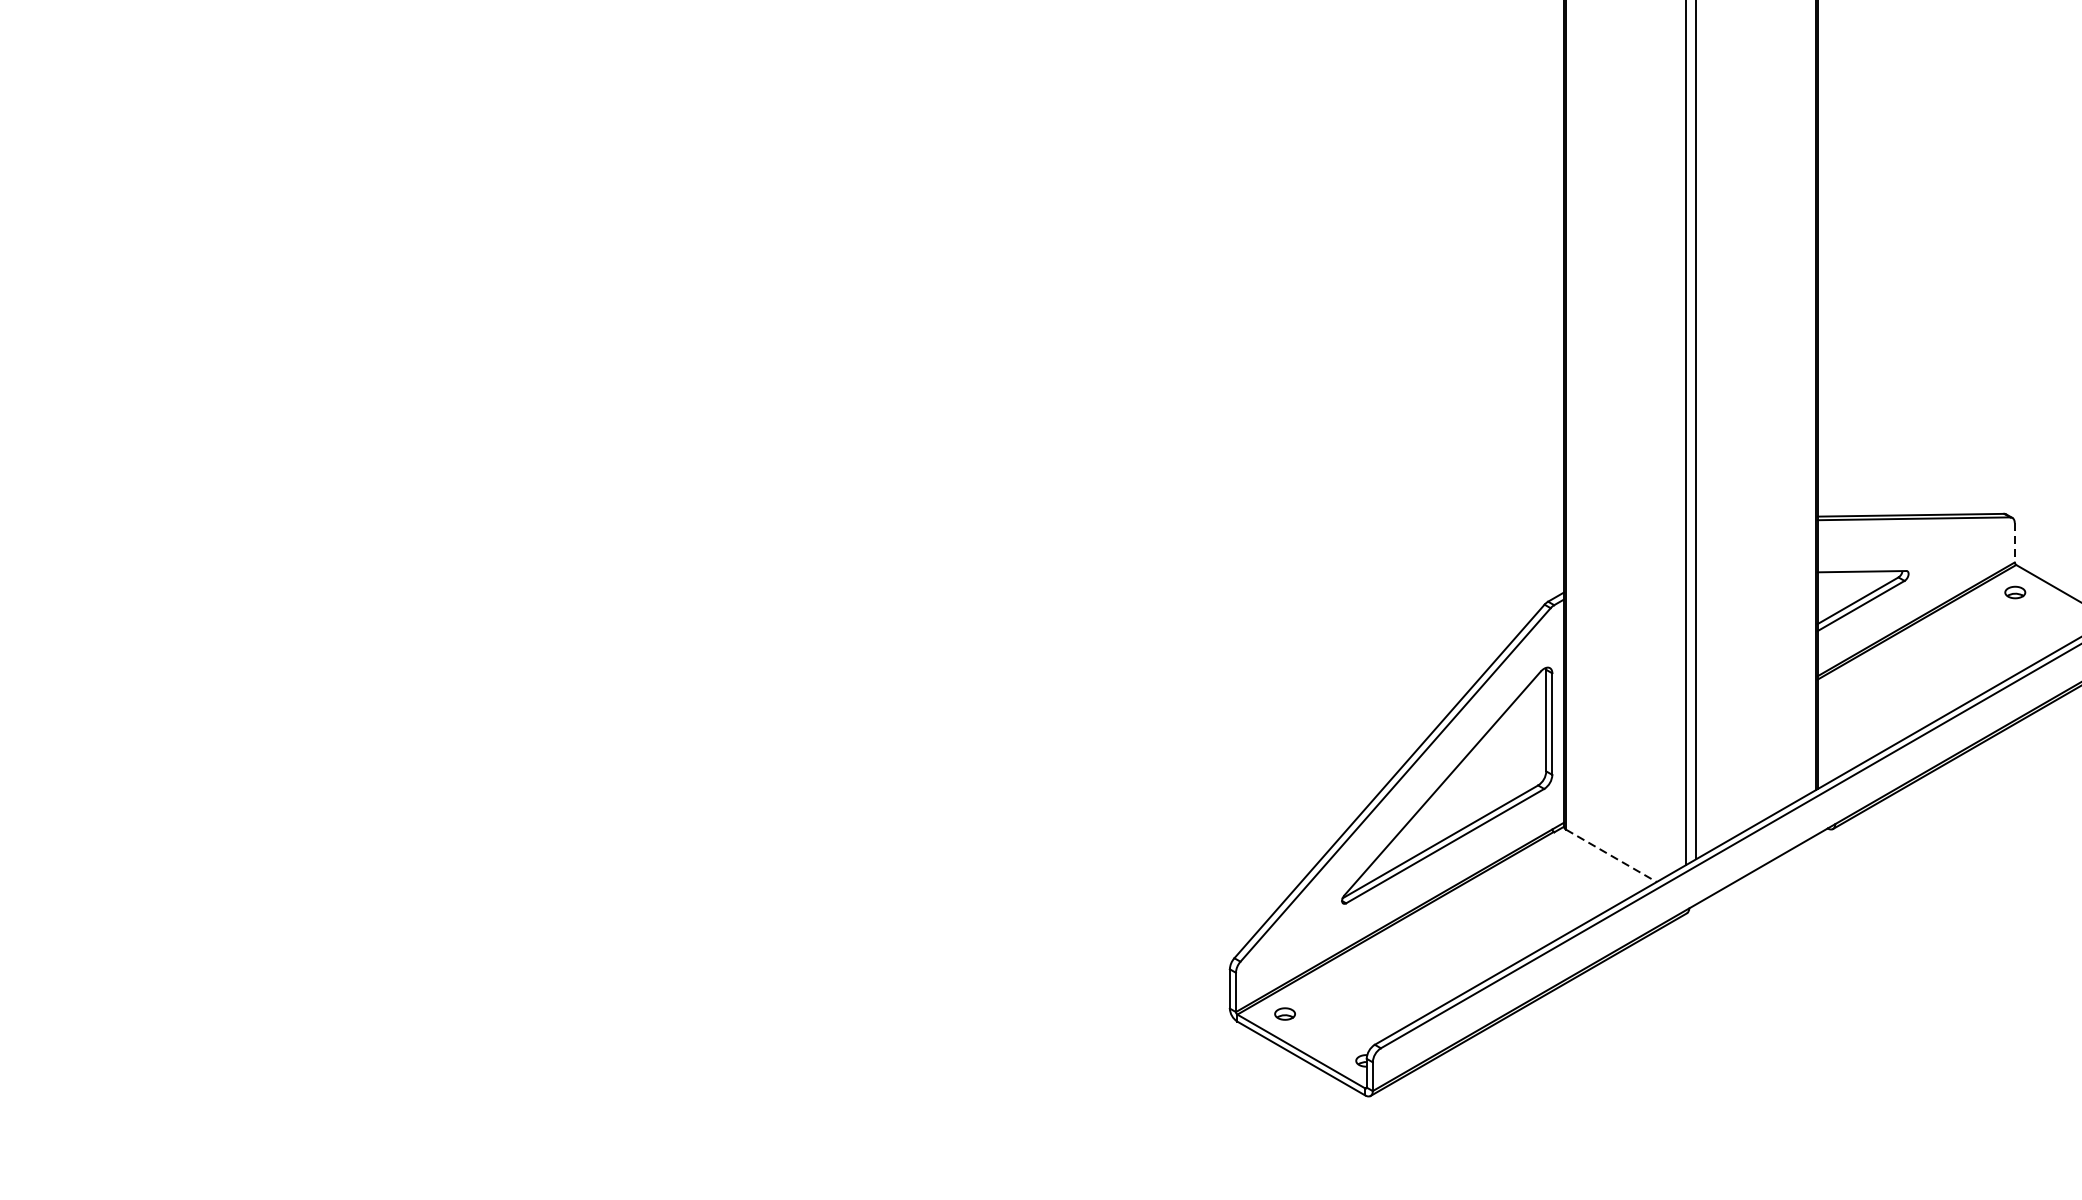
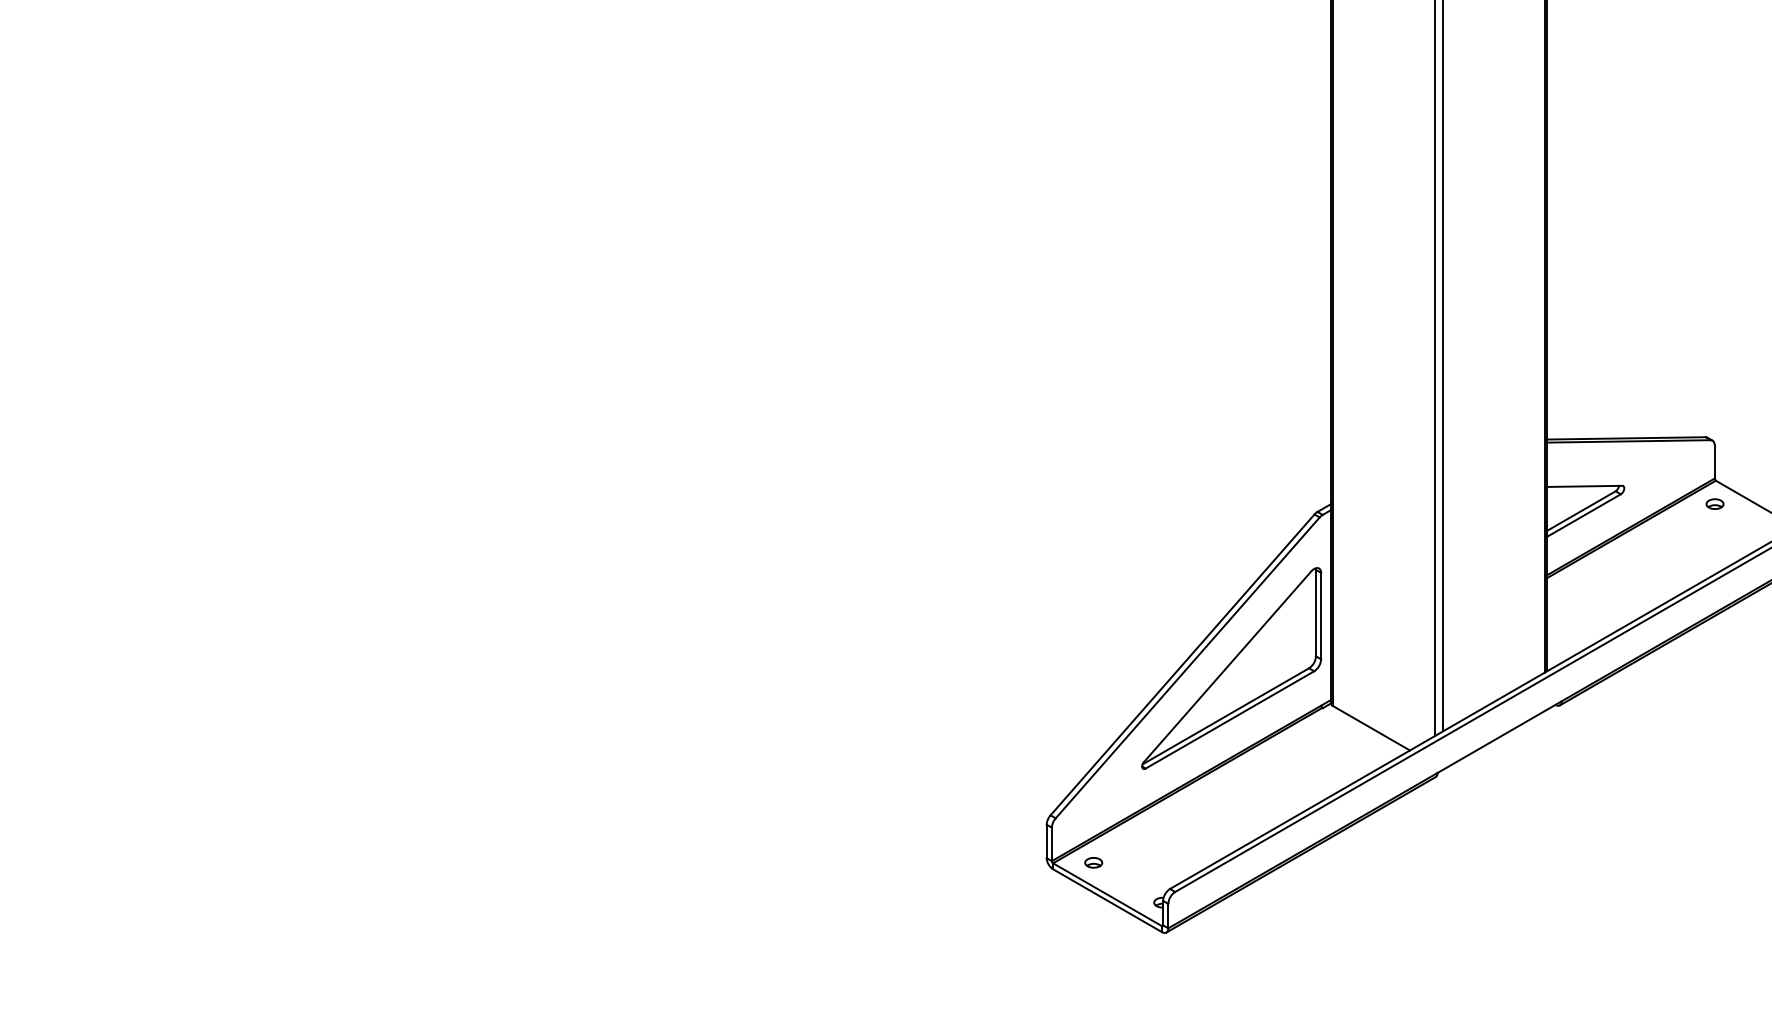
line: (2014, 542) -> (1714, 461), dashed -> solid
line: (1611, 856) -> (1371, 728), dashed -> solid

